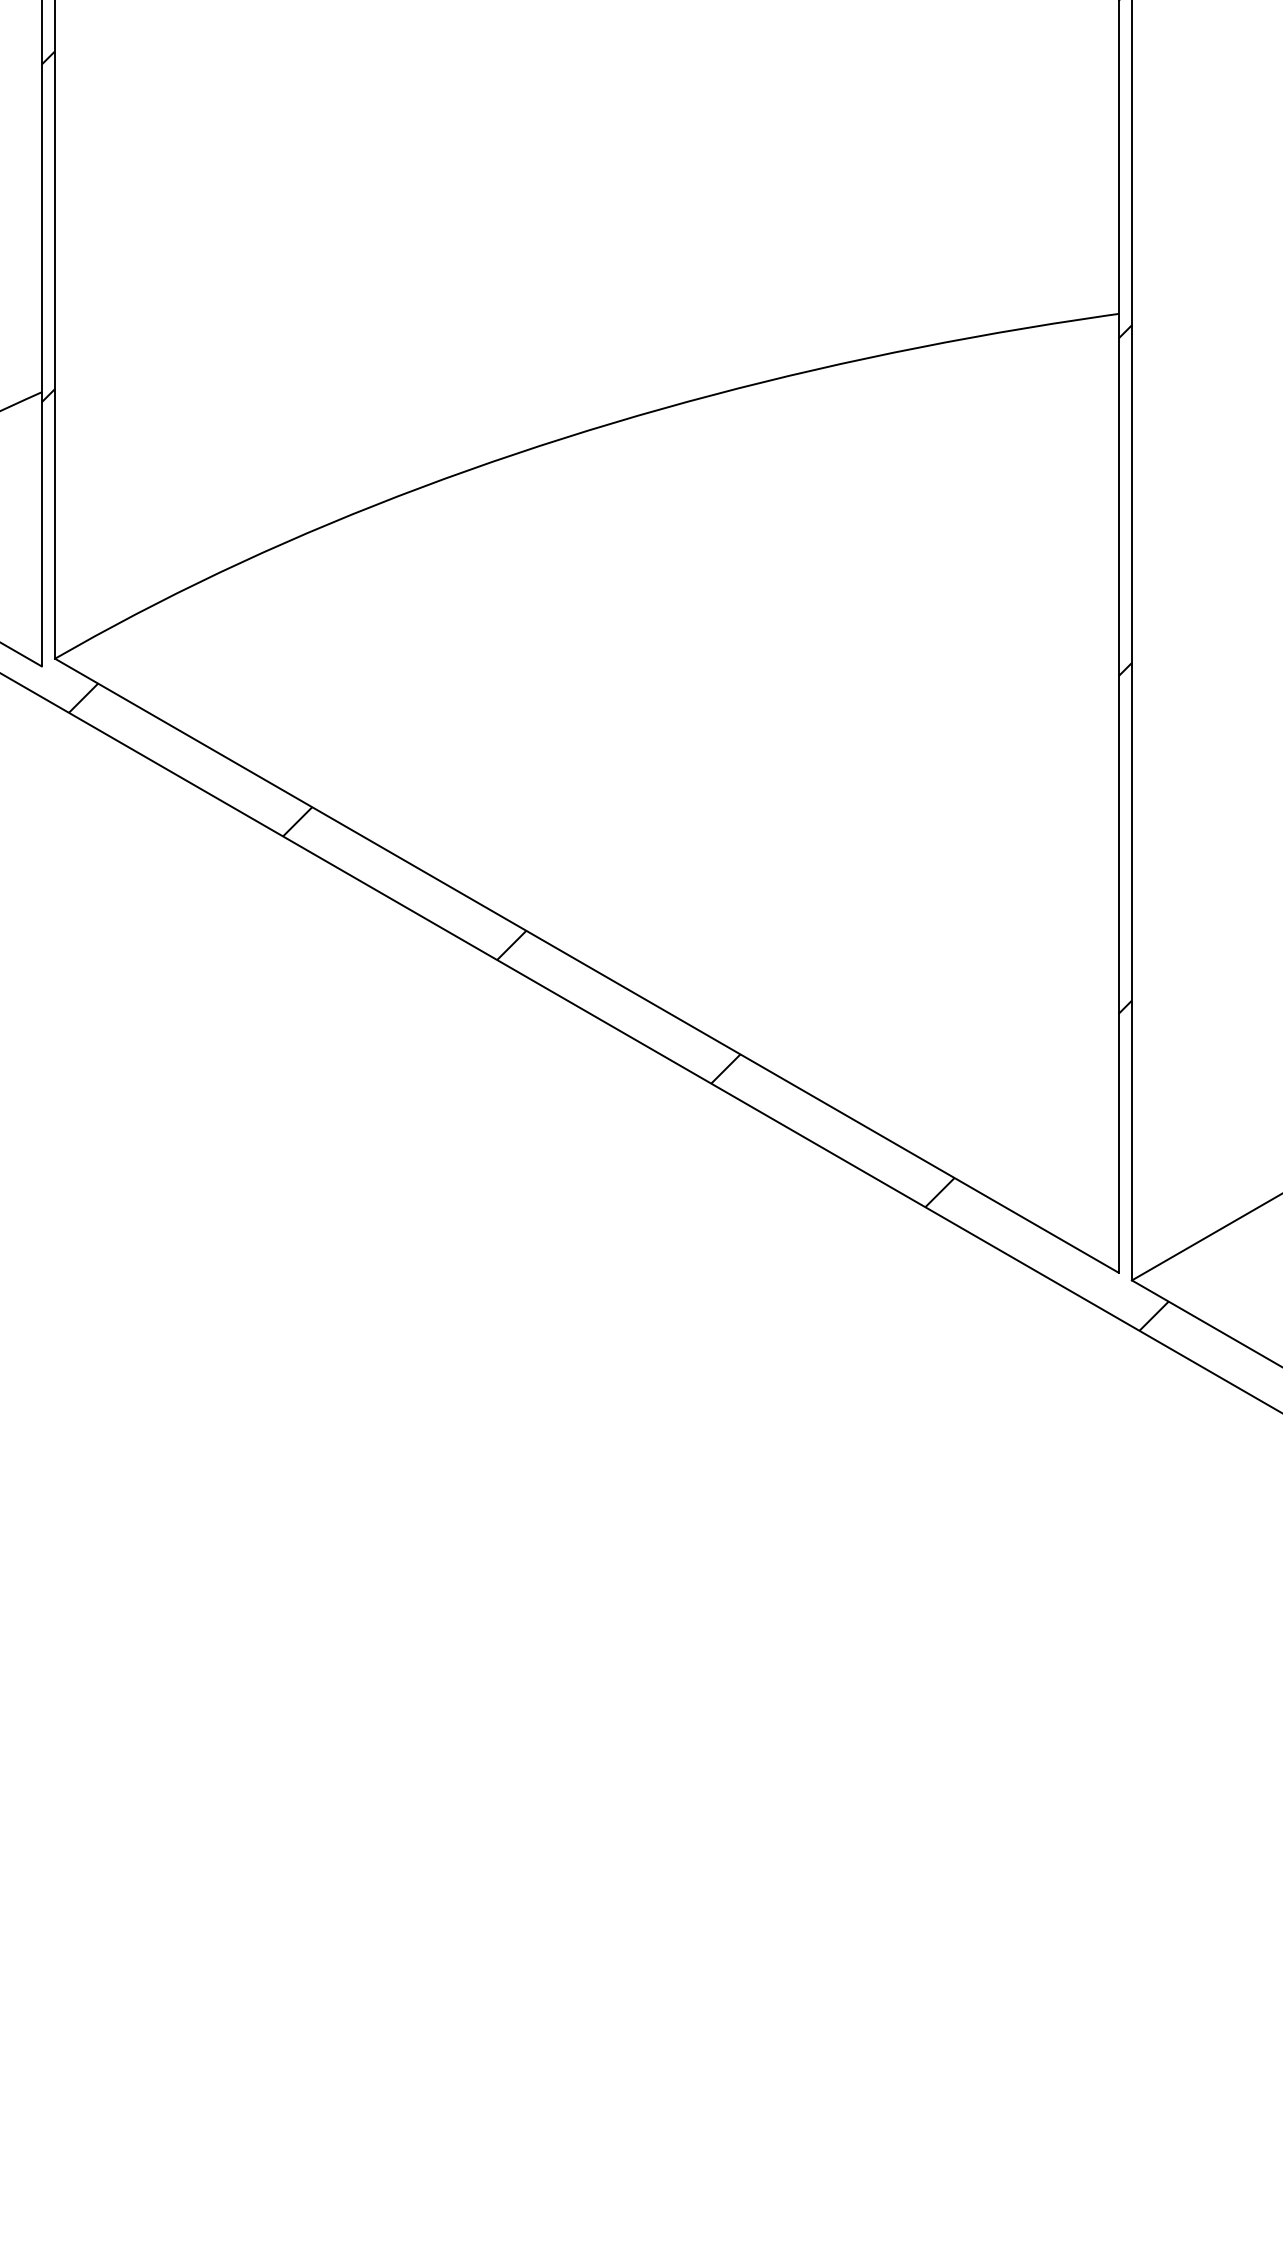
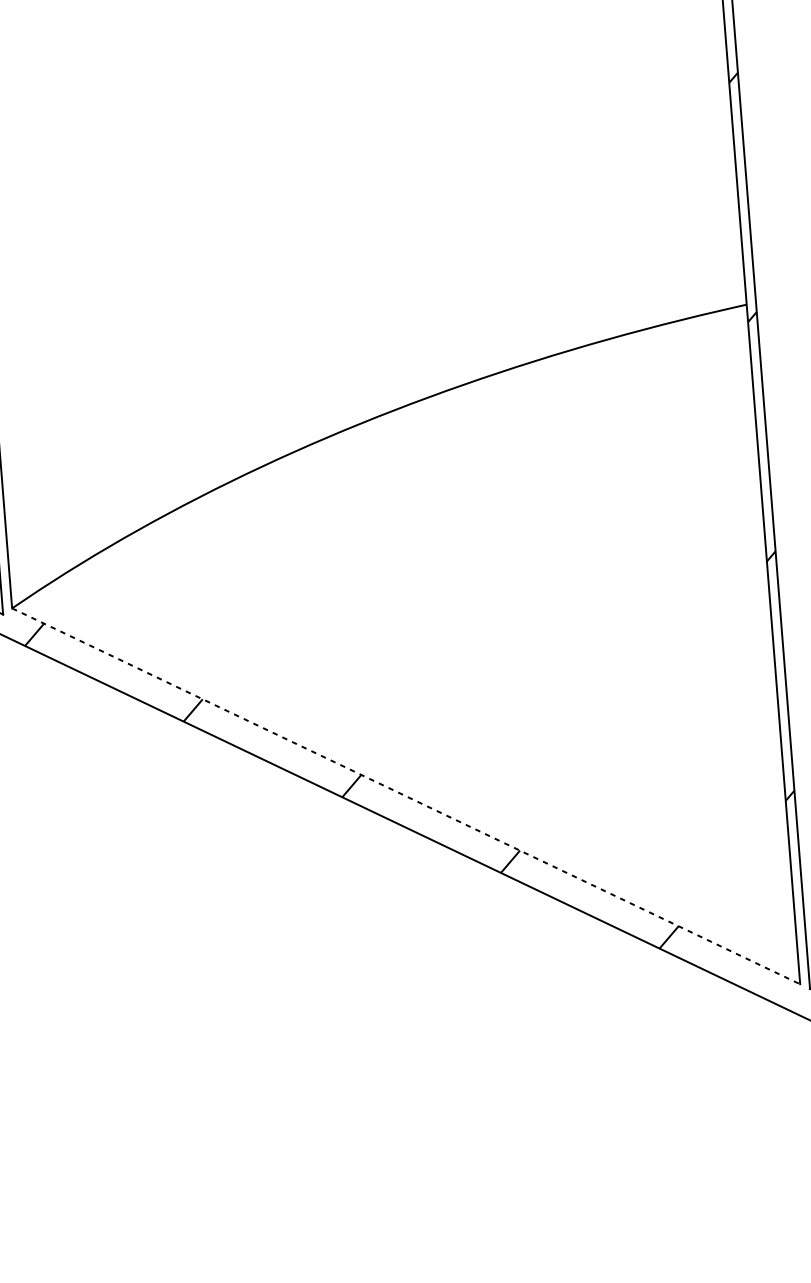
line: (587, 965) -> (406, 796), solid -> dashed

